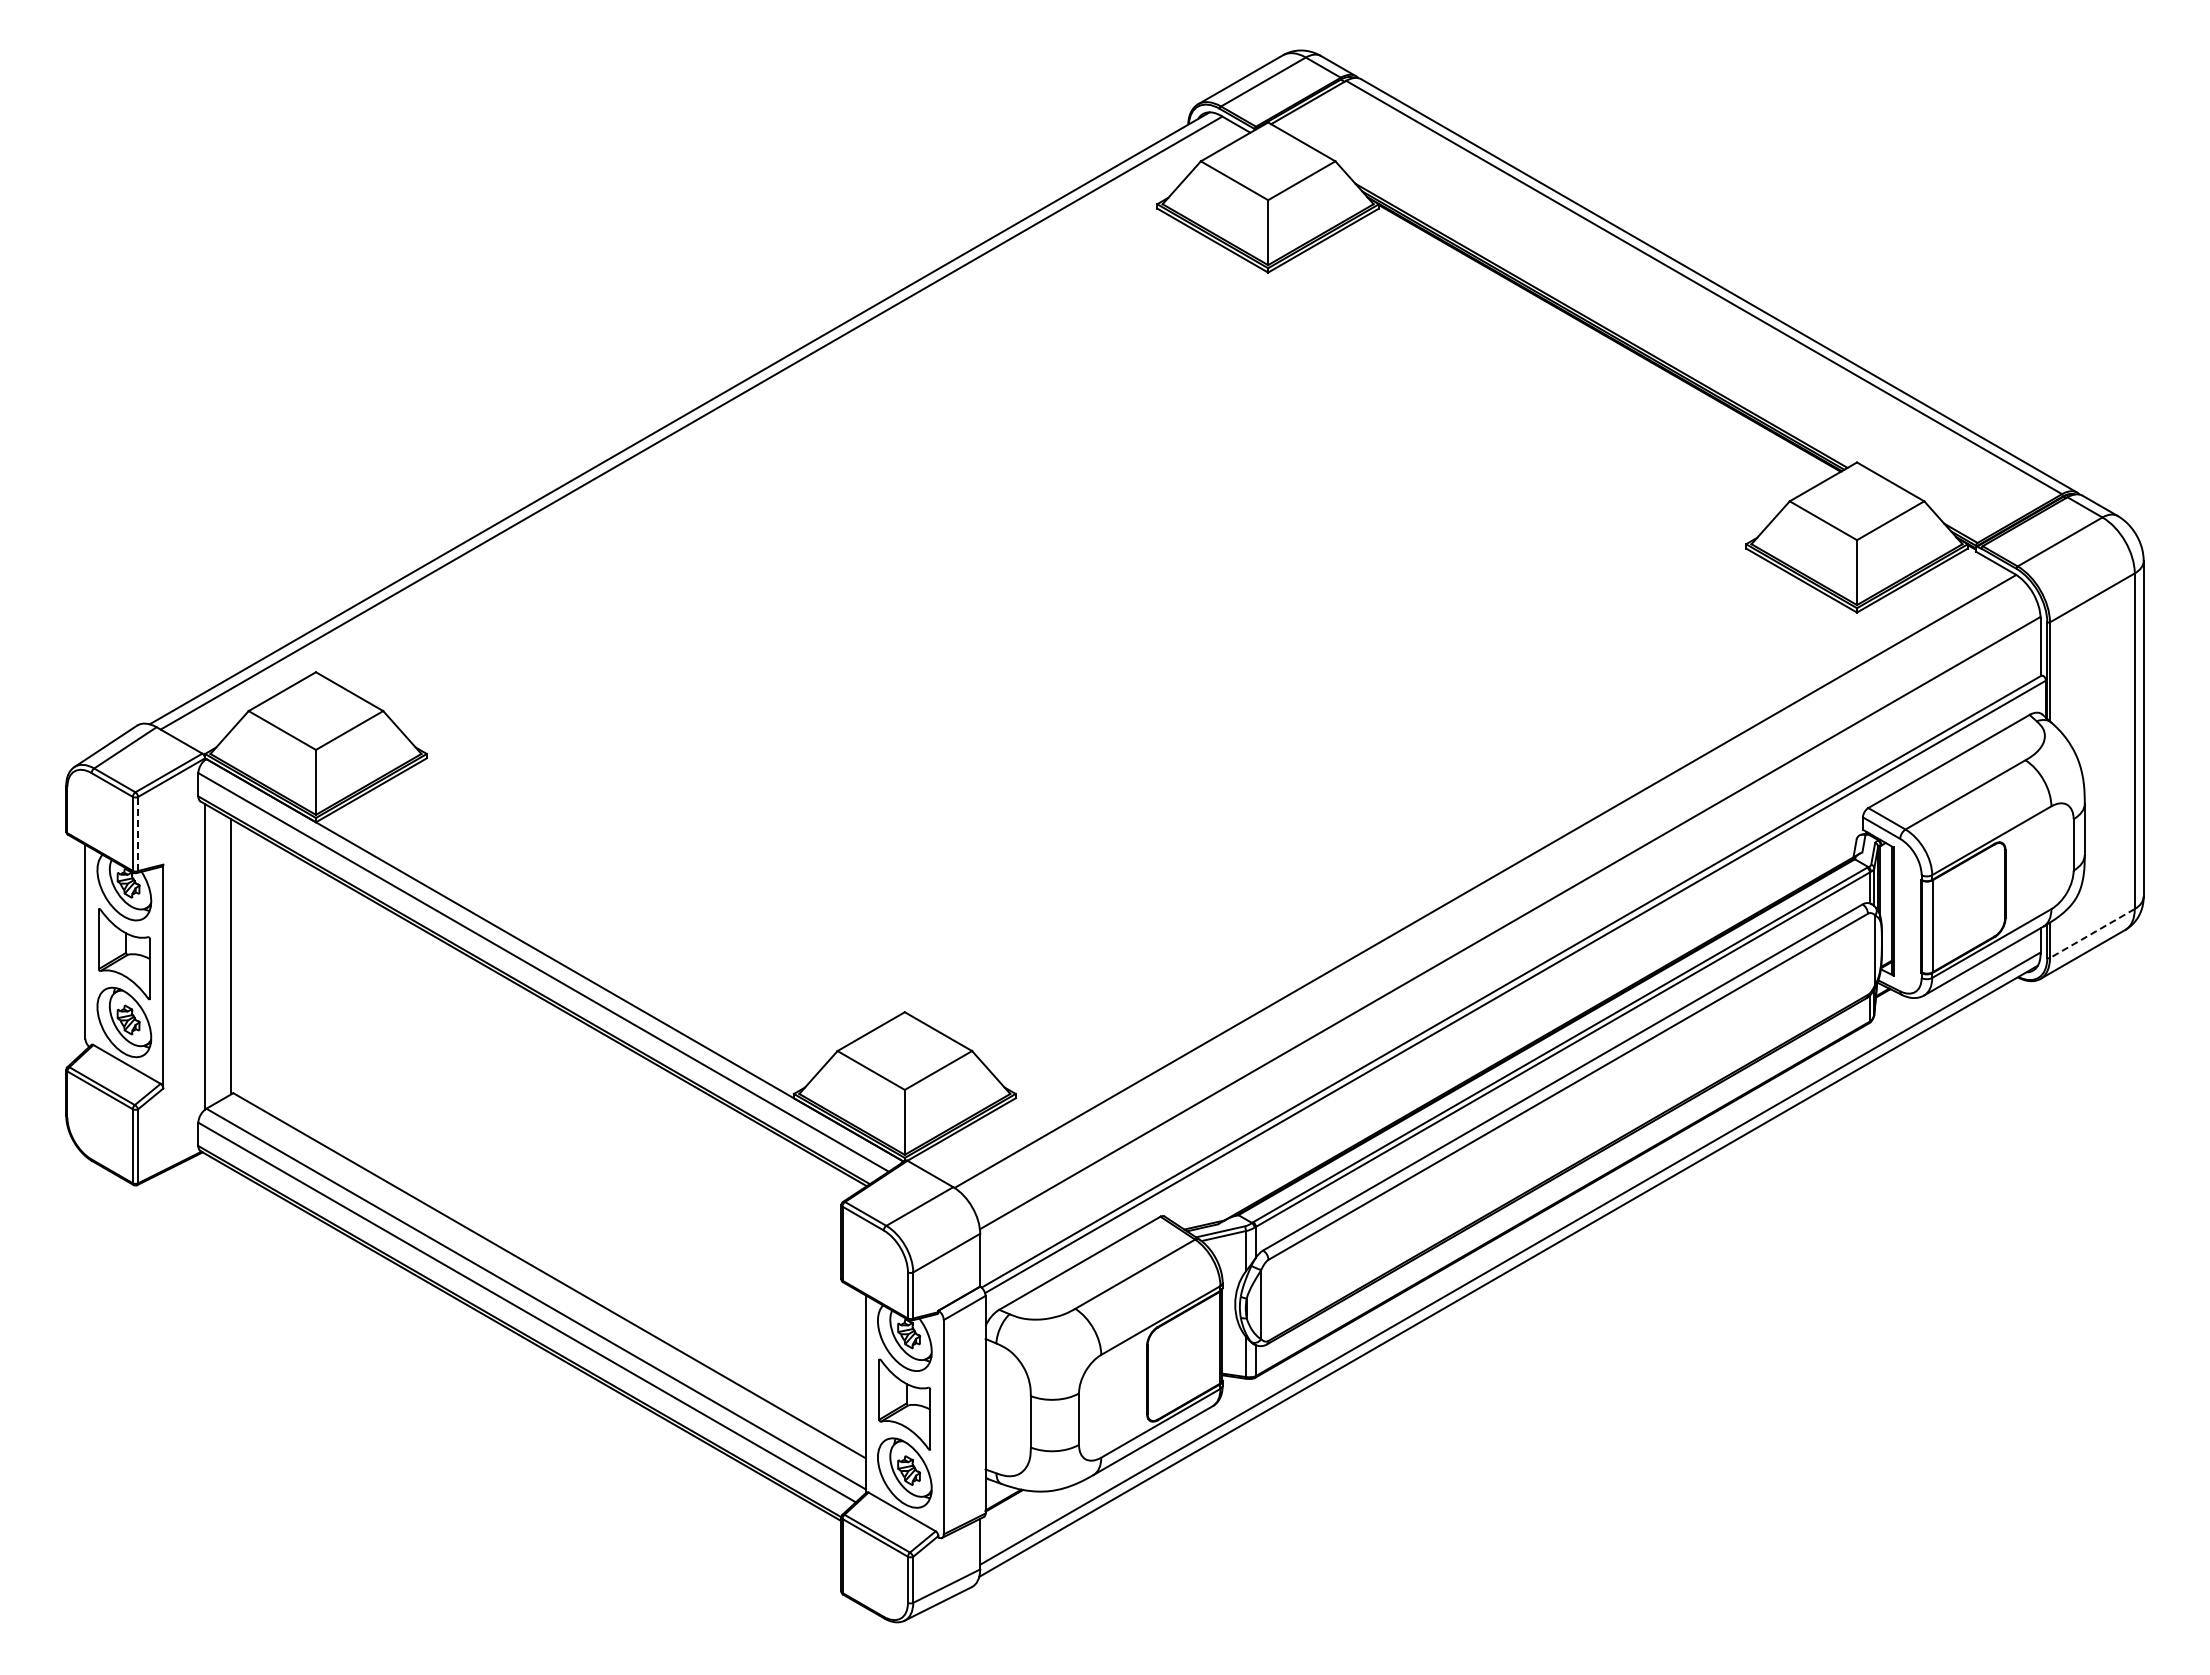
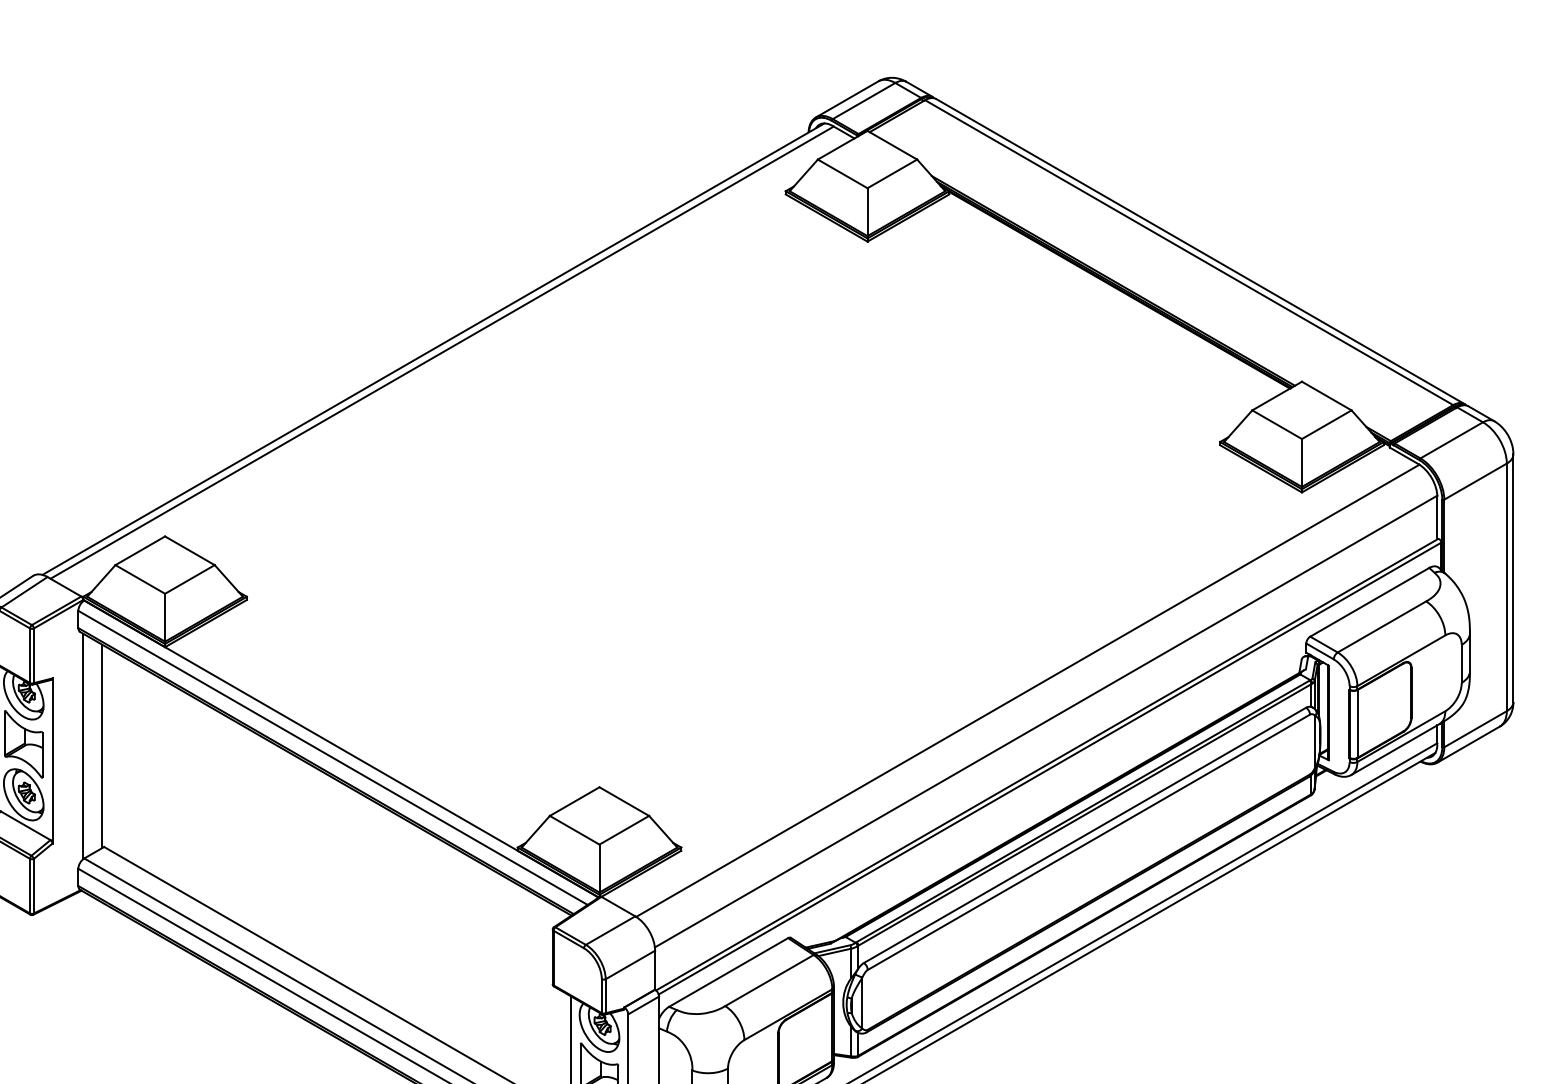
line: (138, 833) -> (34, 655), dashed -> solid
line: (2092, 933) -> (1475, 729), dashed -> solid

